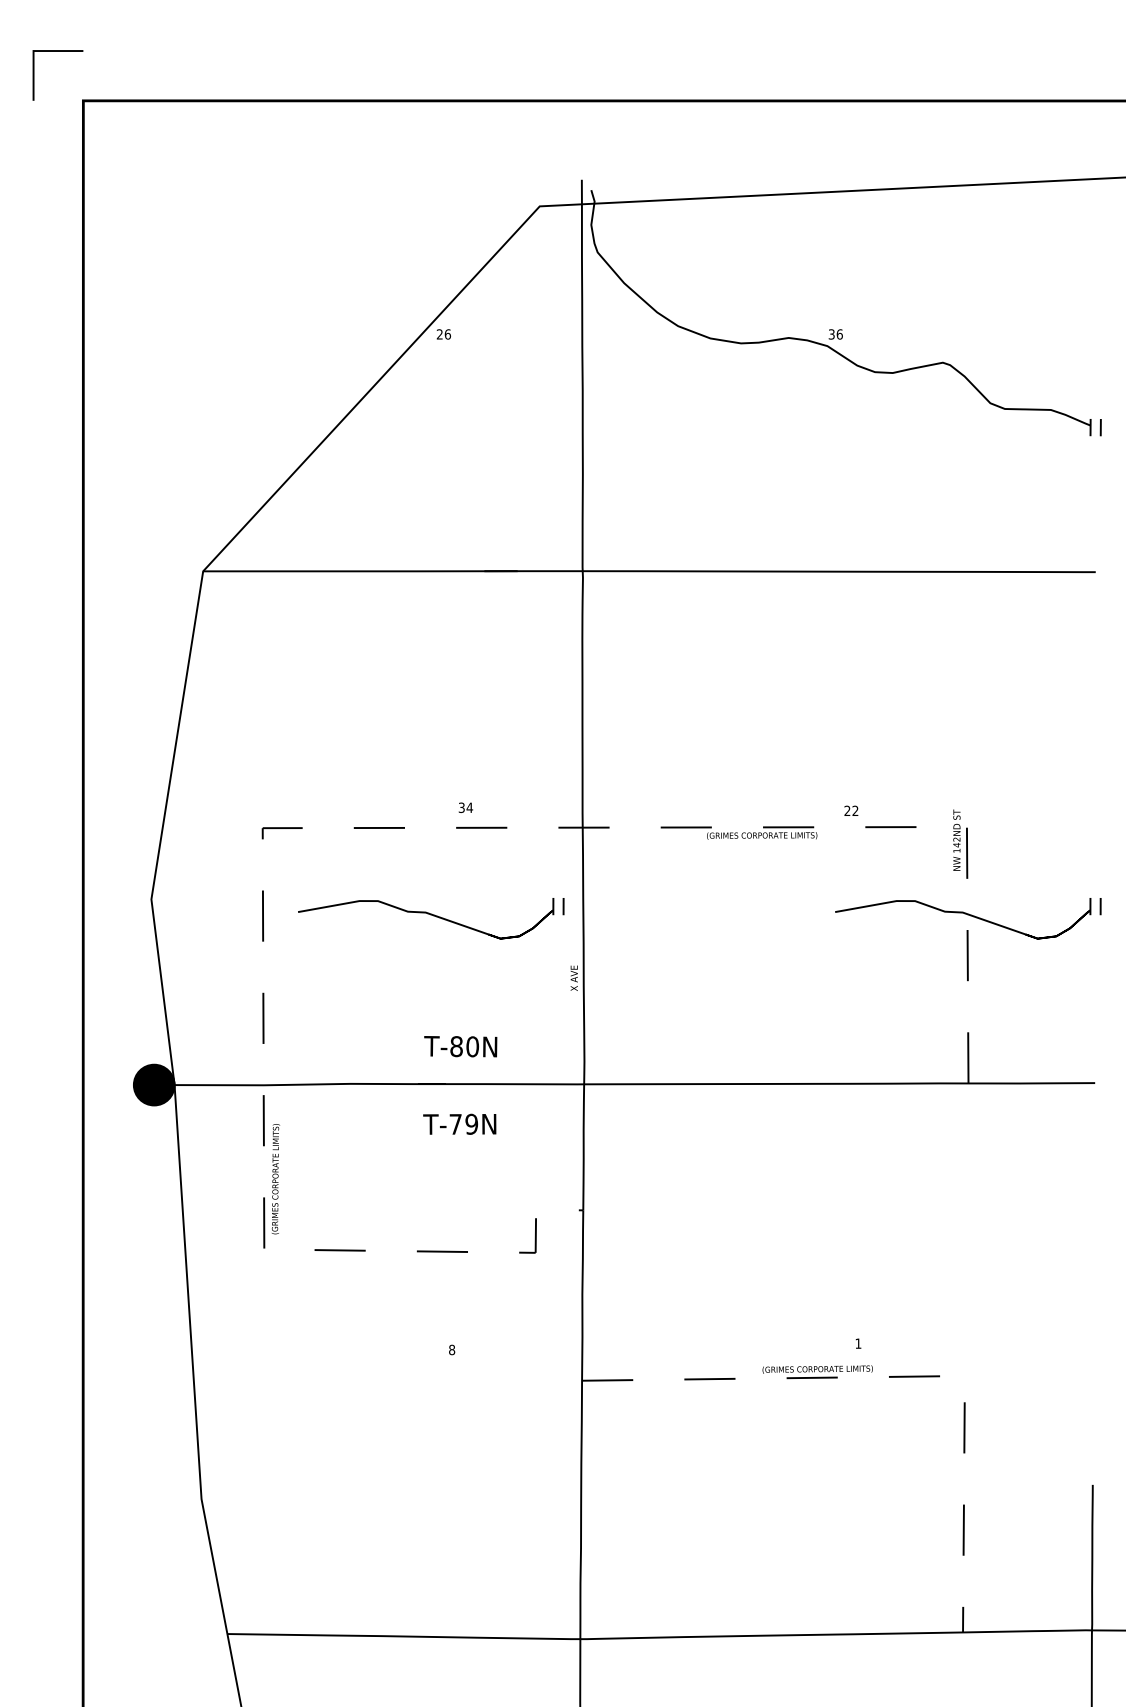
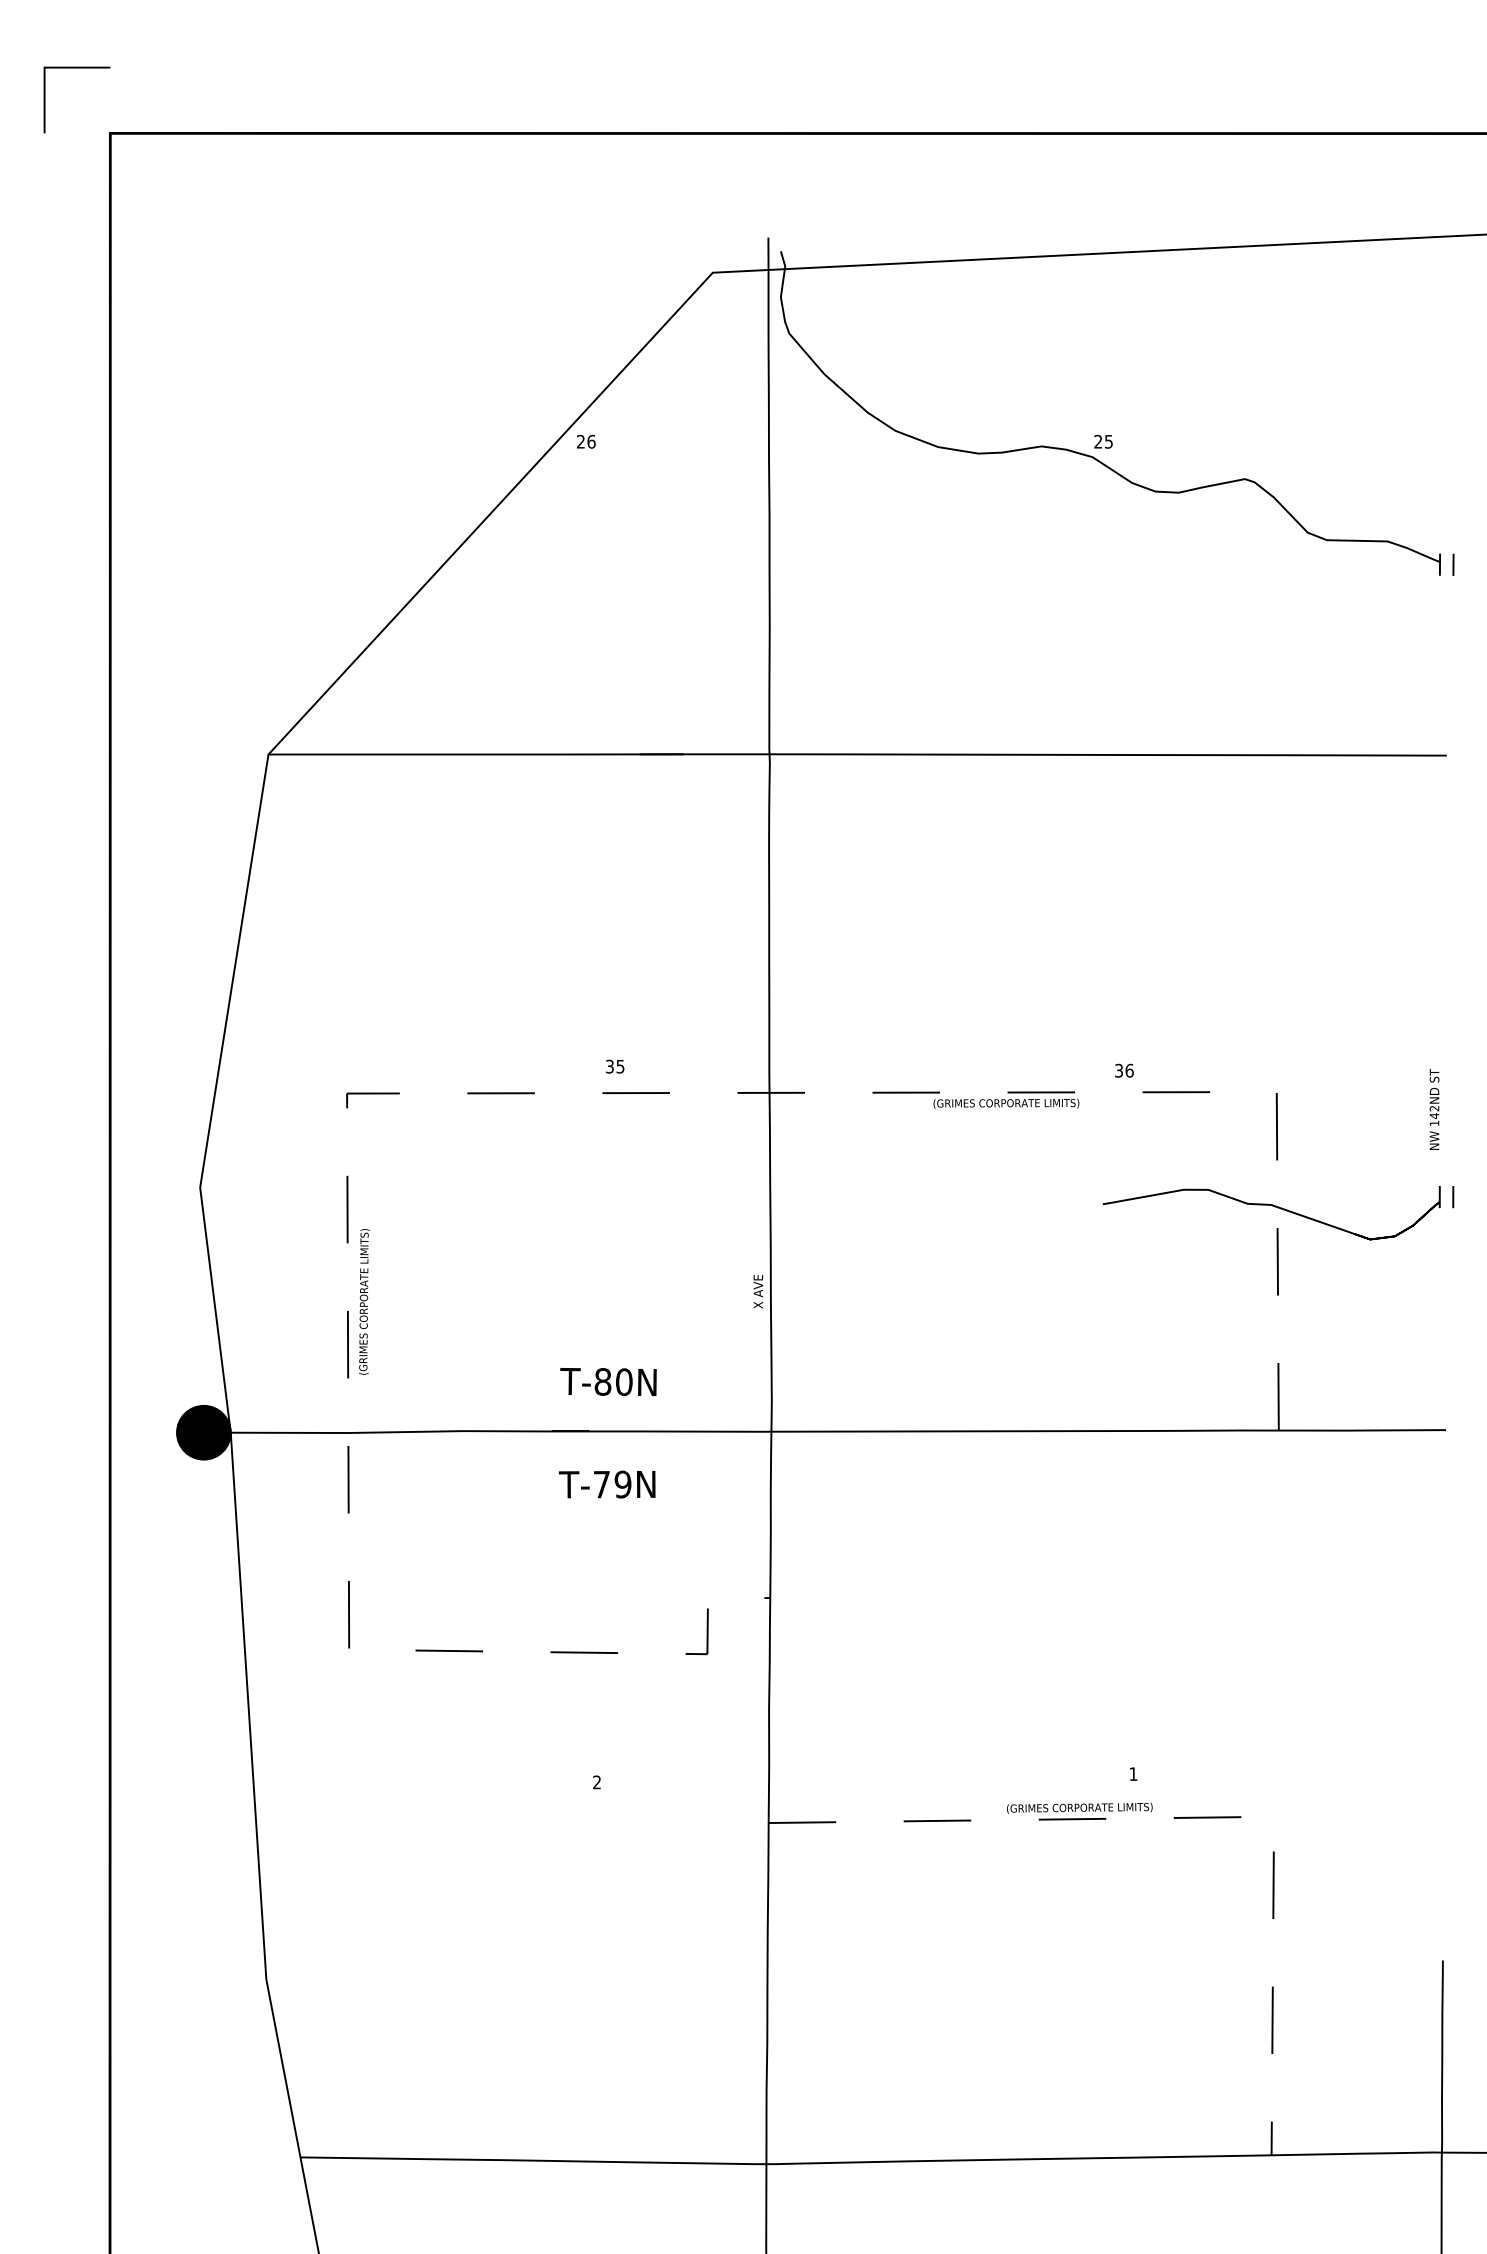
text: (835, 334) -> (1103, 441), 36 -> 25
text: (469, 807) -> (620, 1066), 34 -> 35
text: (851, 810) -> (1124, 1070), 22 -> 36
text: (956, 840) -> (1434, 1109), moved
part: (431, 919) -> (569, 1213), removed
text: (275, 1178) -> (364, 1301), moved
text: (452, 1350) -> (597, 1782), 8 -> 2

